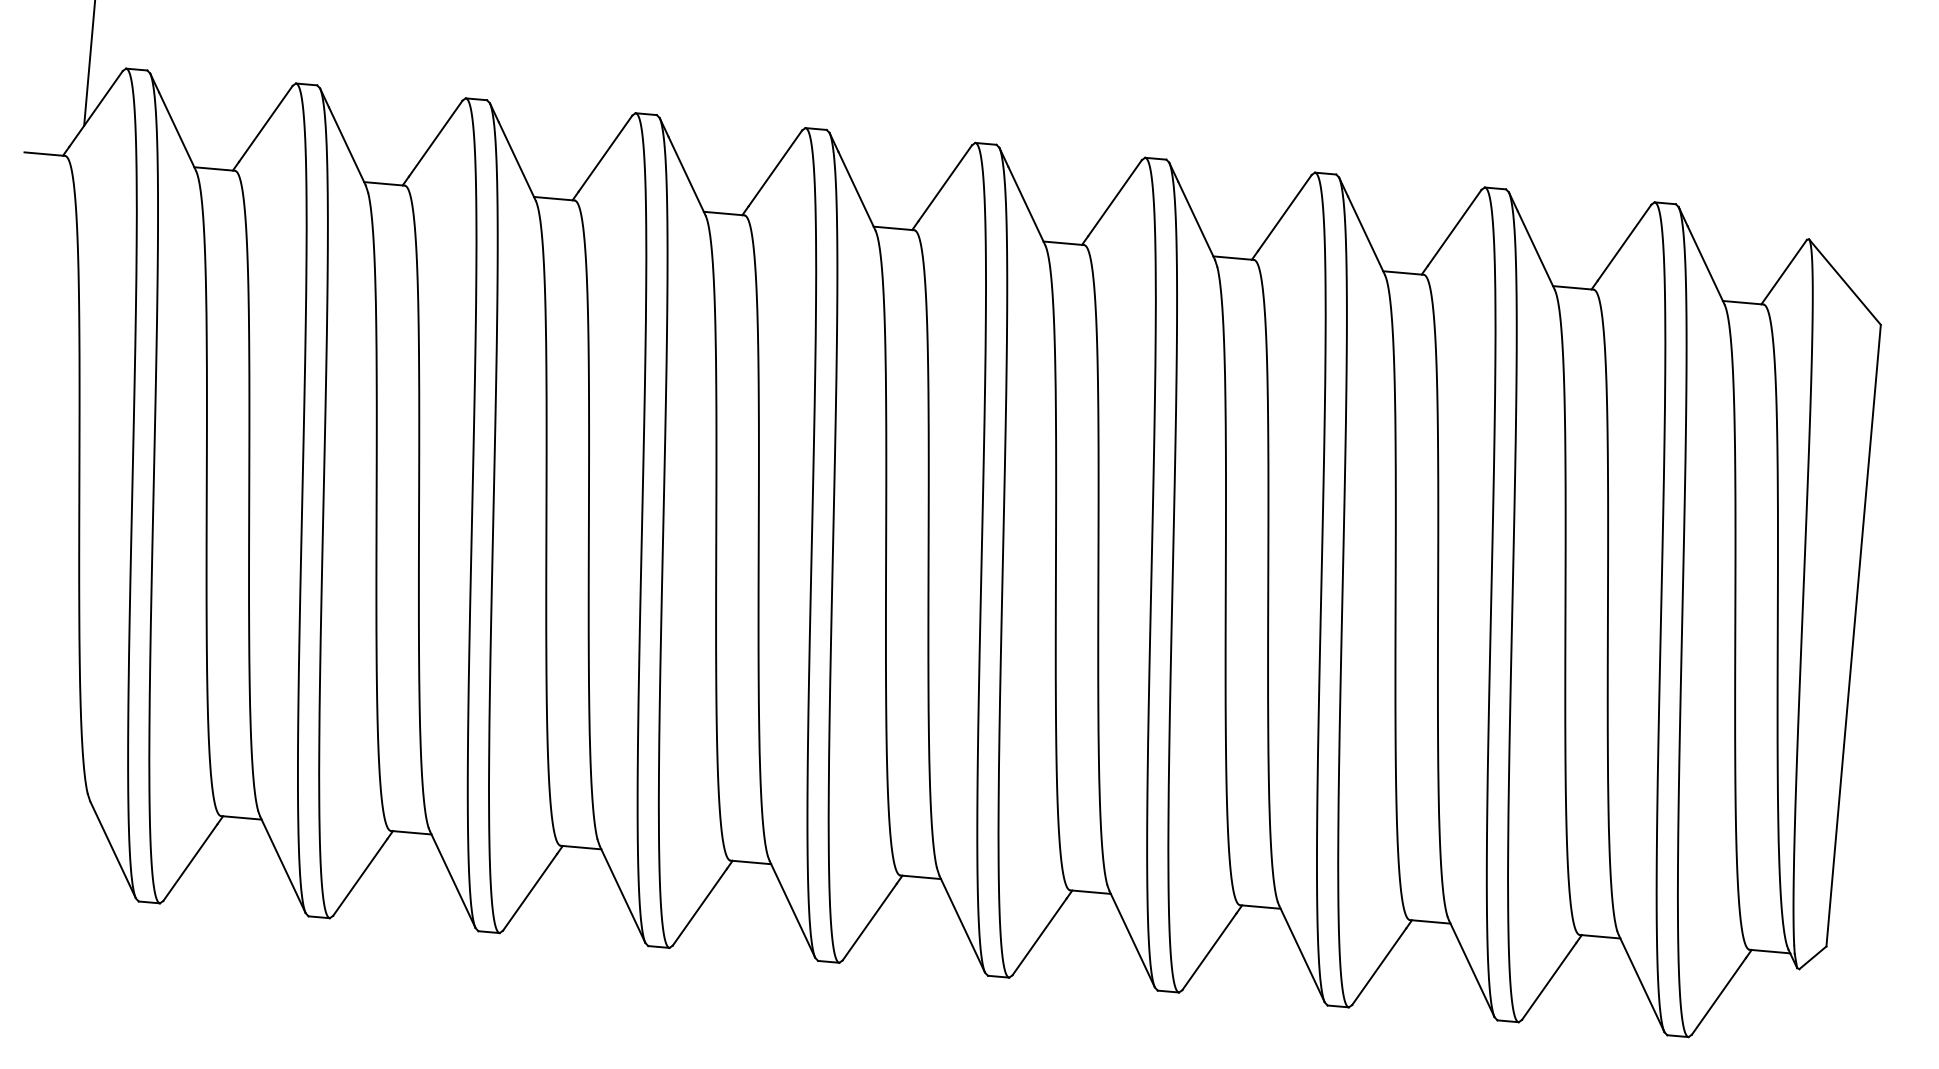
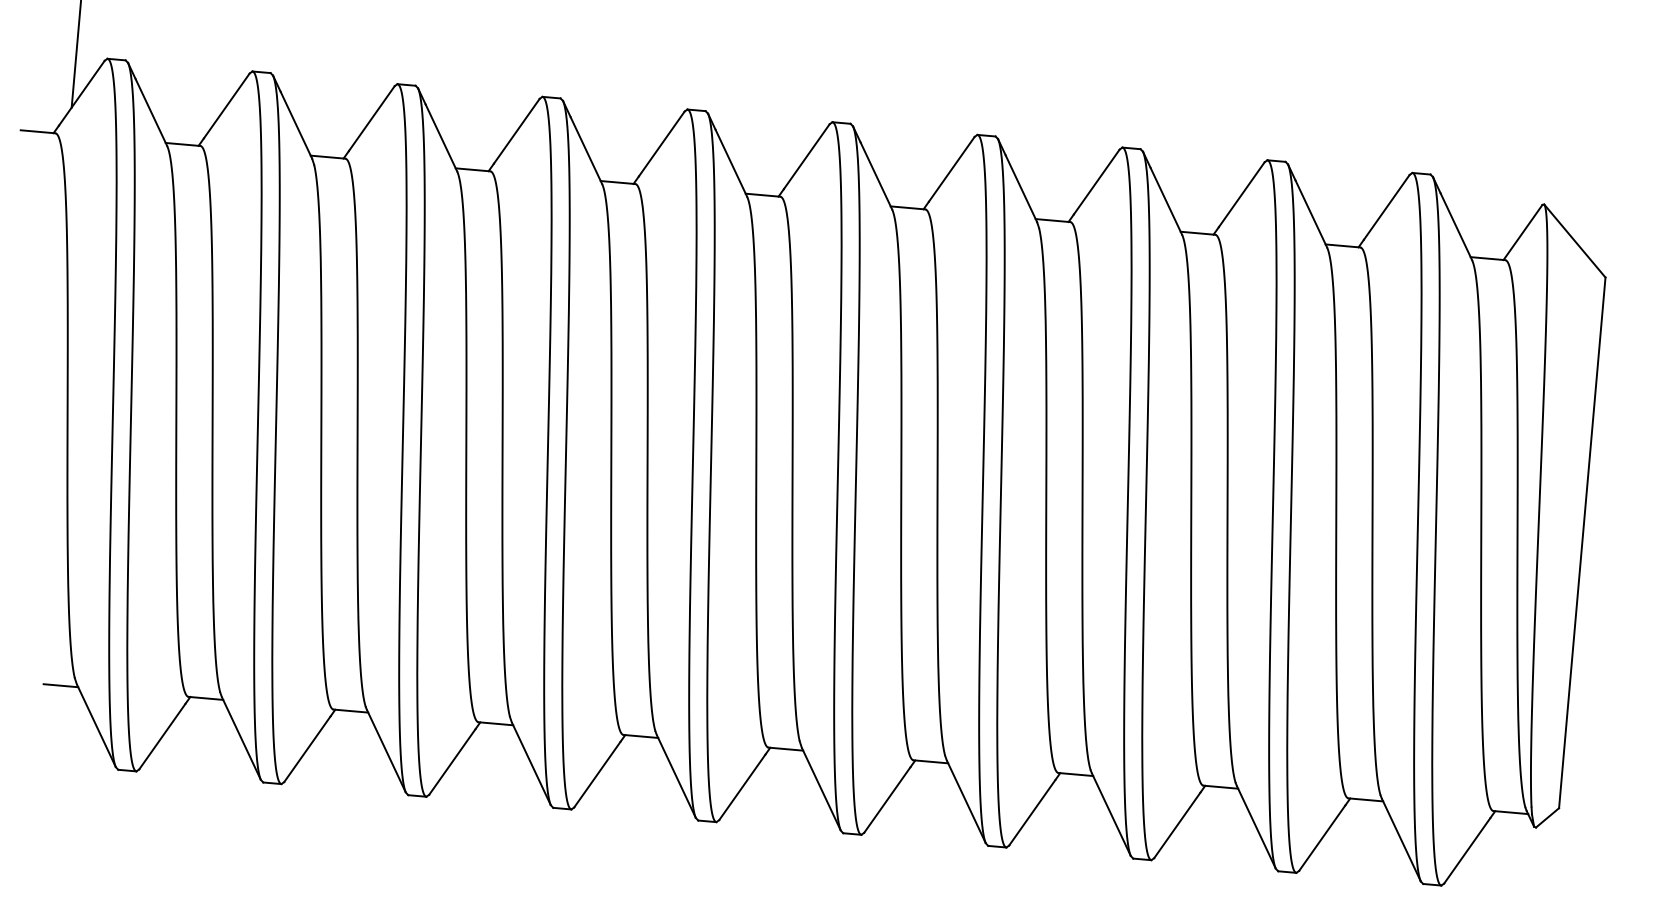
line: (71, 802) -> (60, 685), added

